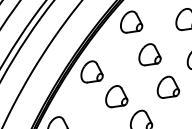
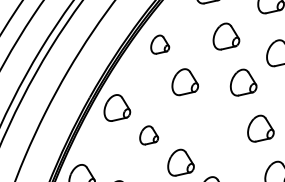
part: (131, 22) -> (159, 44), size x0.7
part: (168, 87) -> (210, 119), removed
part: (116, 96) -> (148, 135), size x0.7

